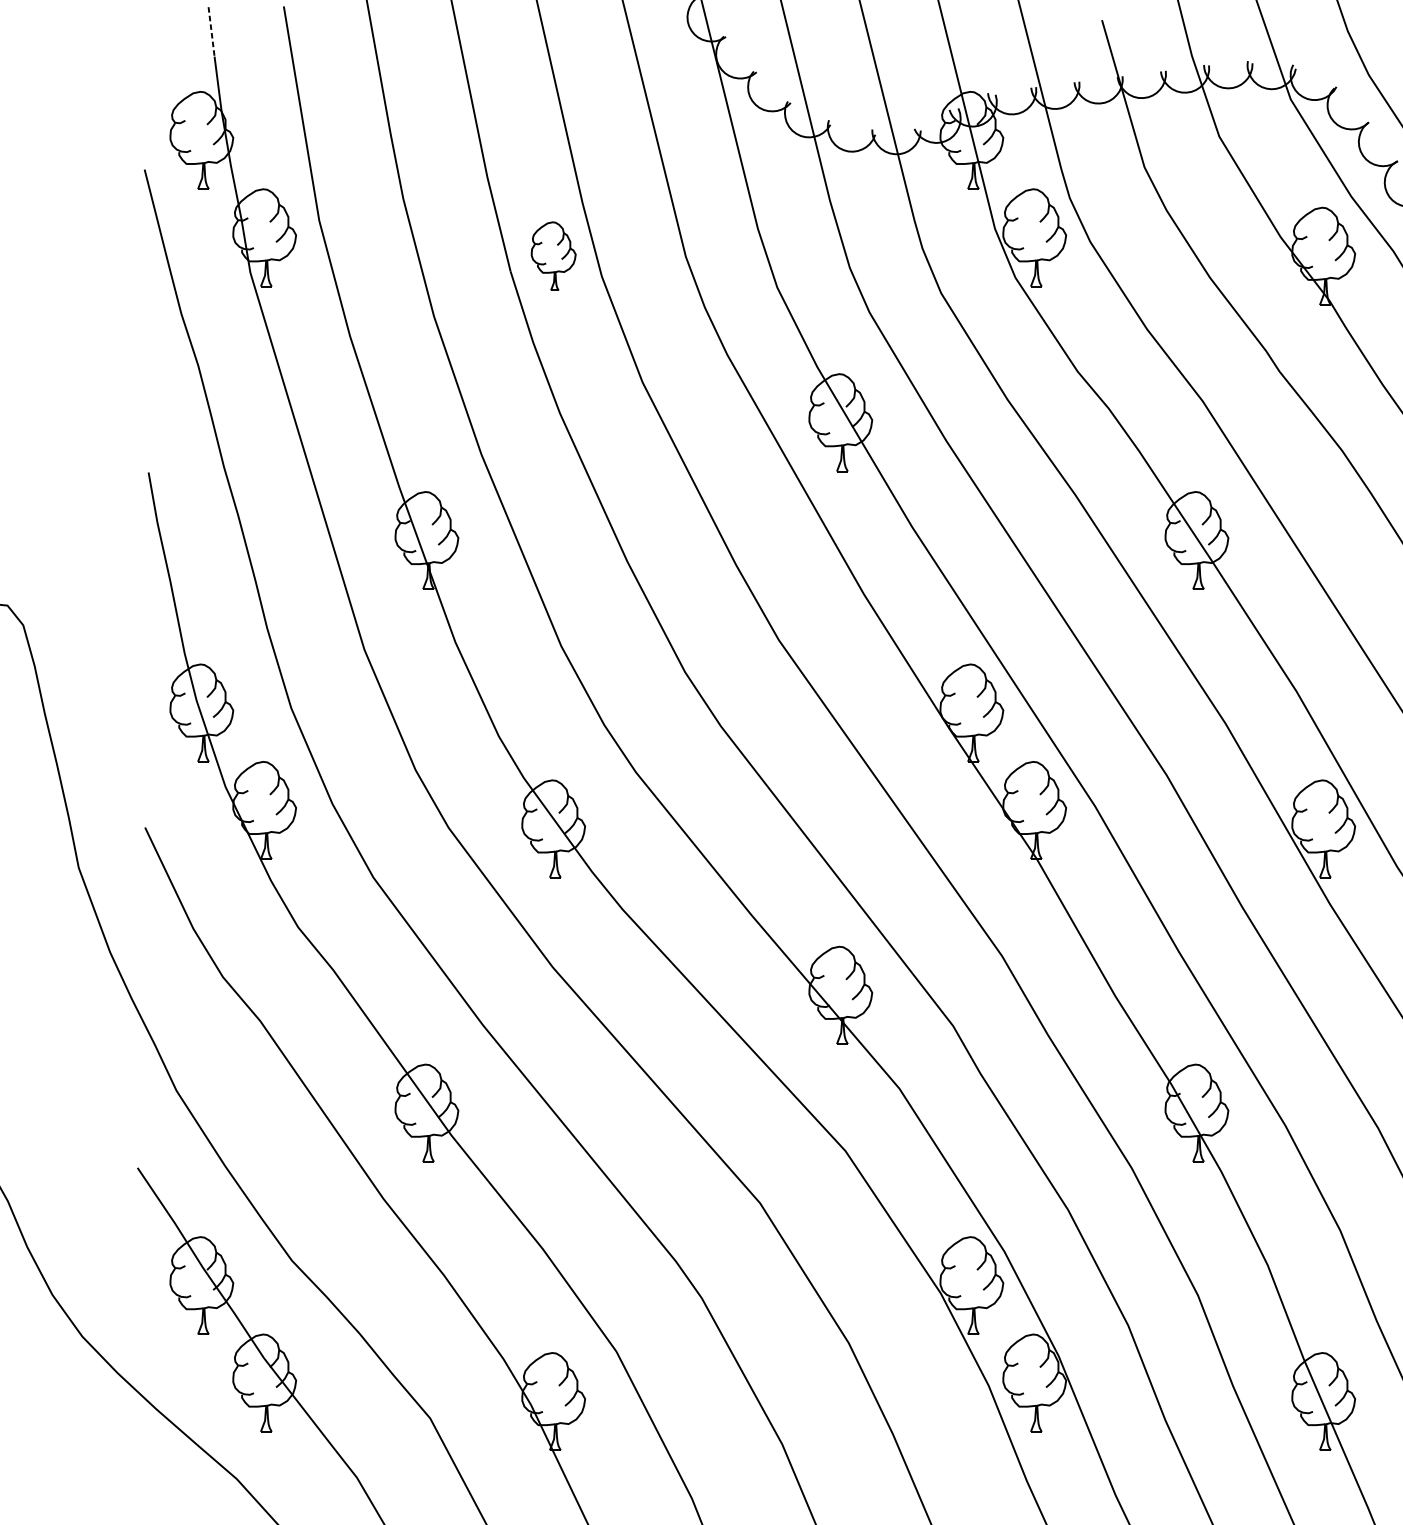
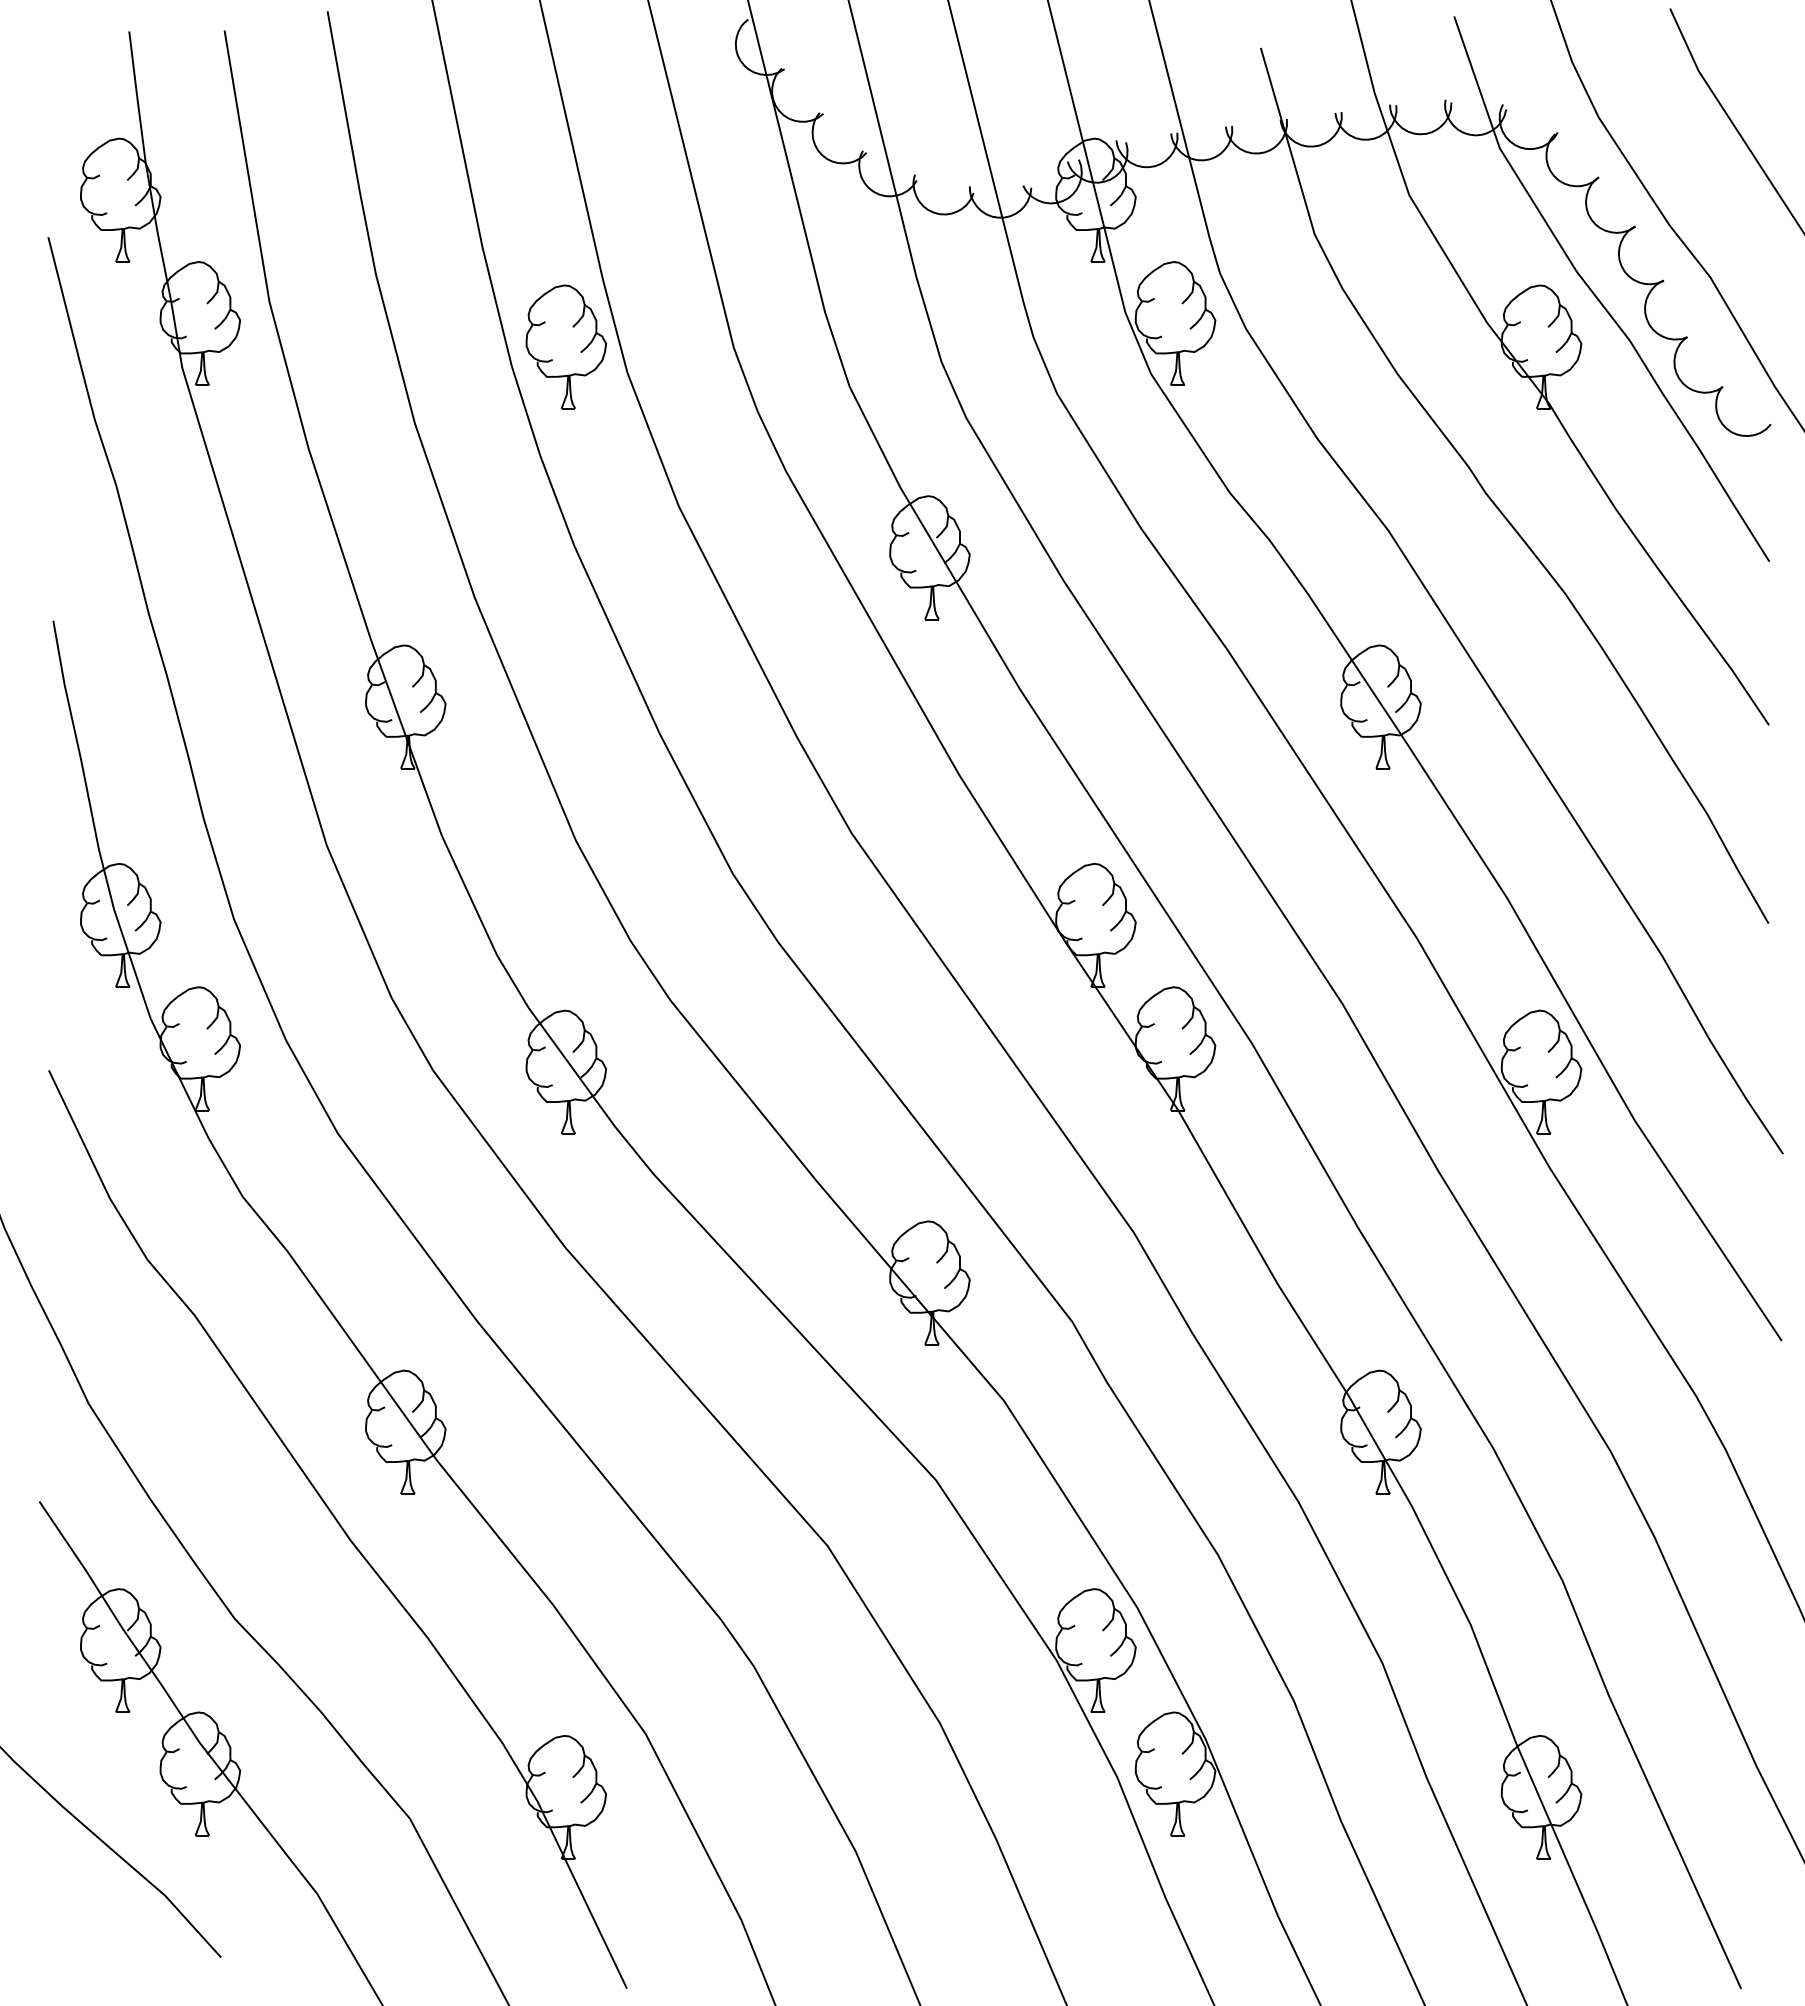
line: (211, 31) -> (133, 62), dashed -> solid
part: (553, 255) -> (566, 346), size x1.43

